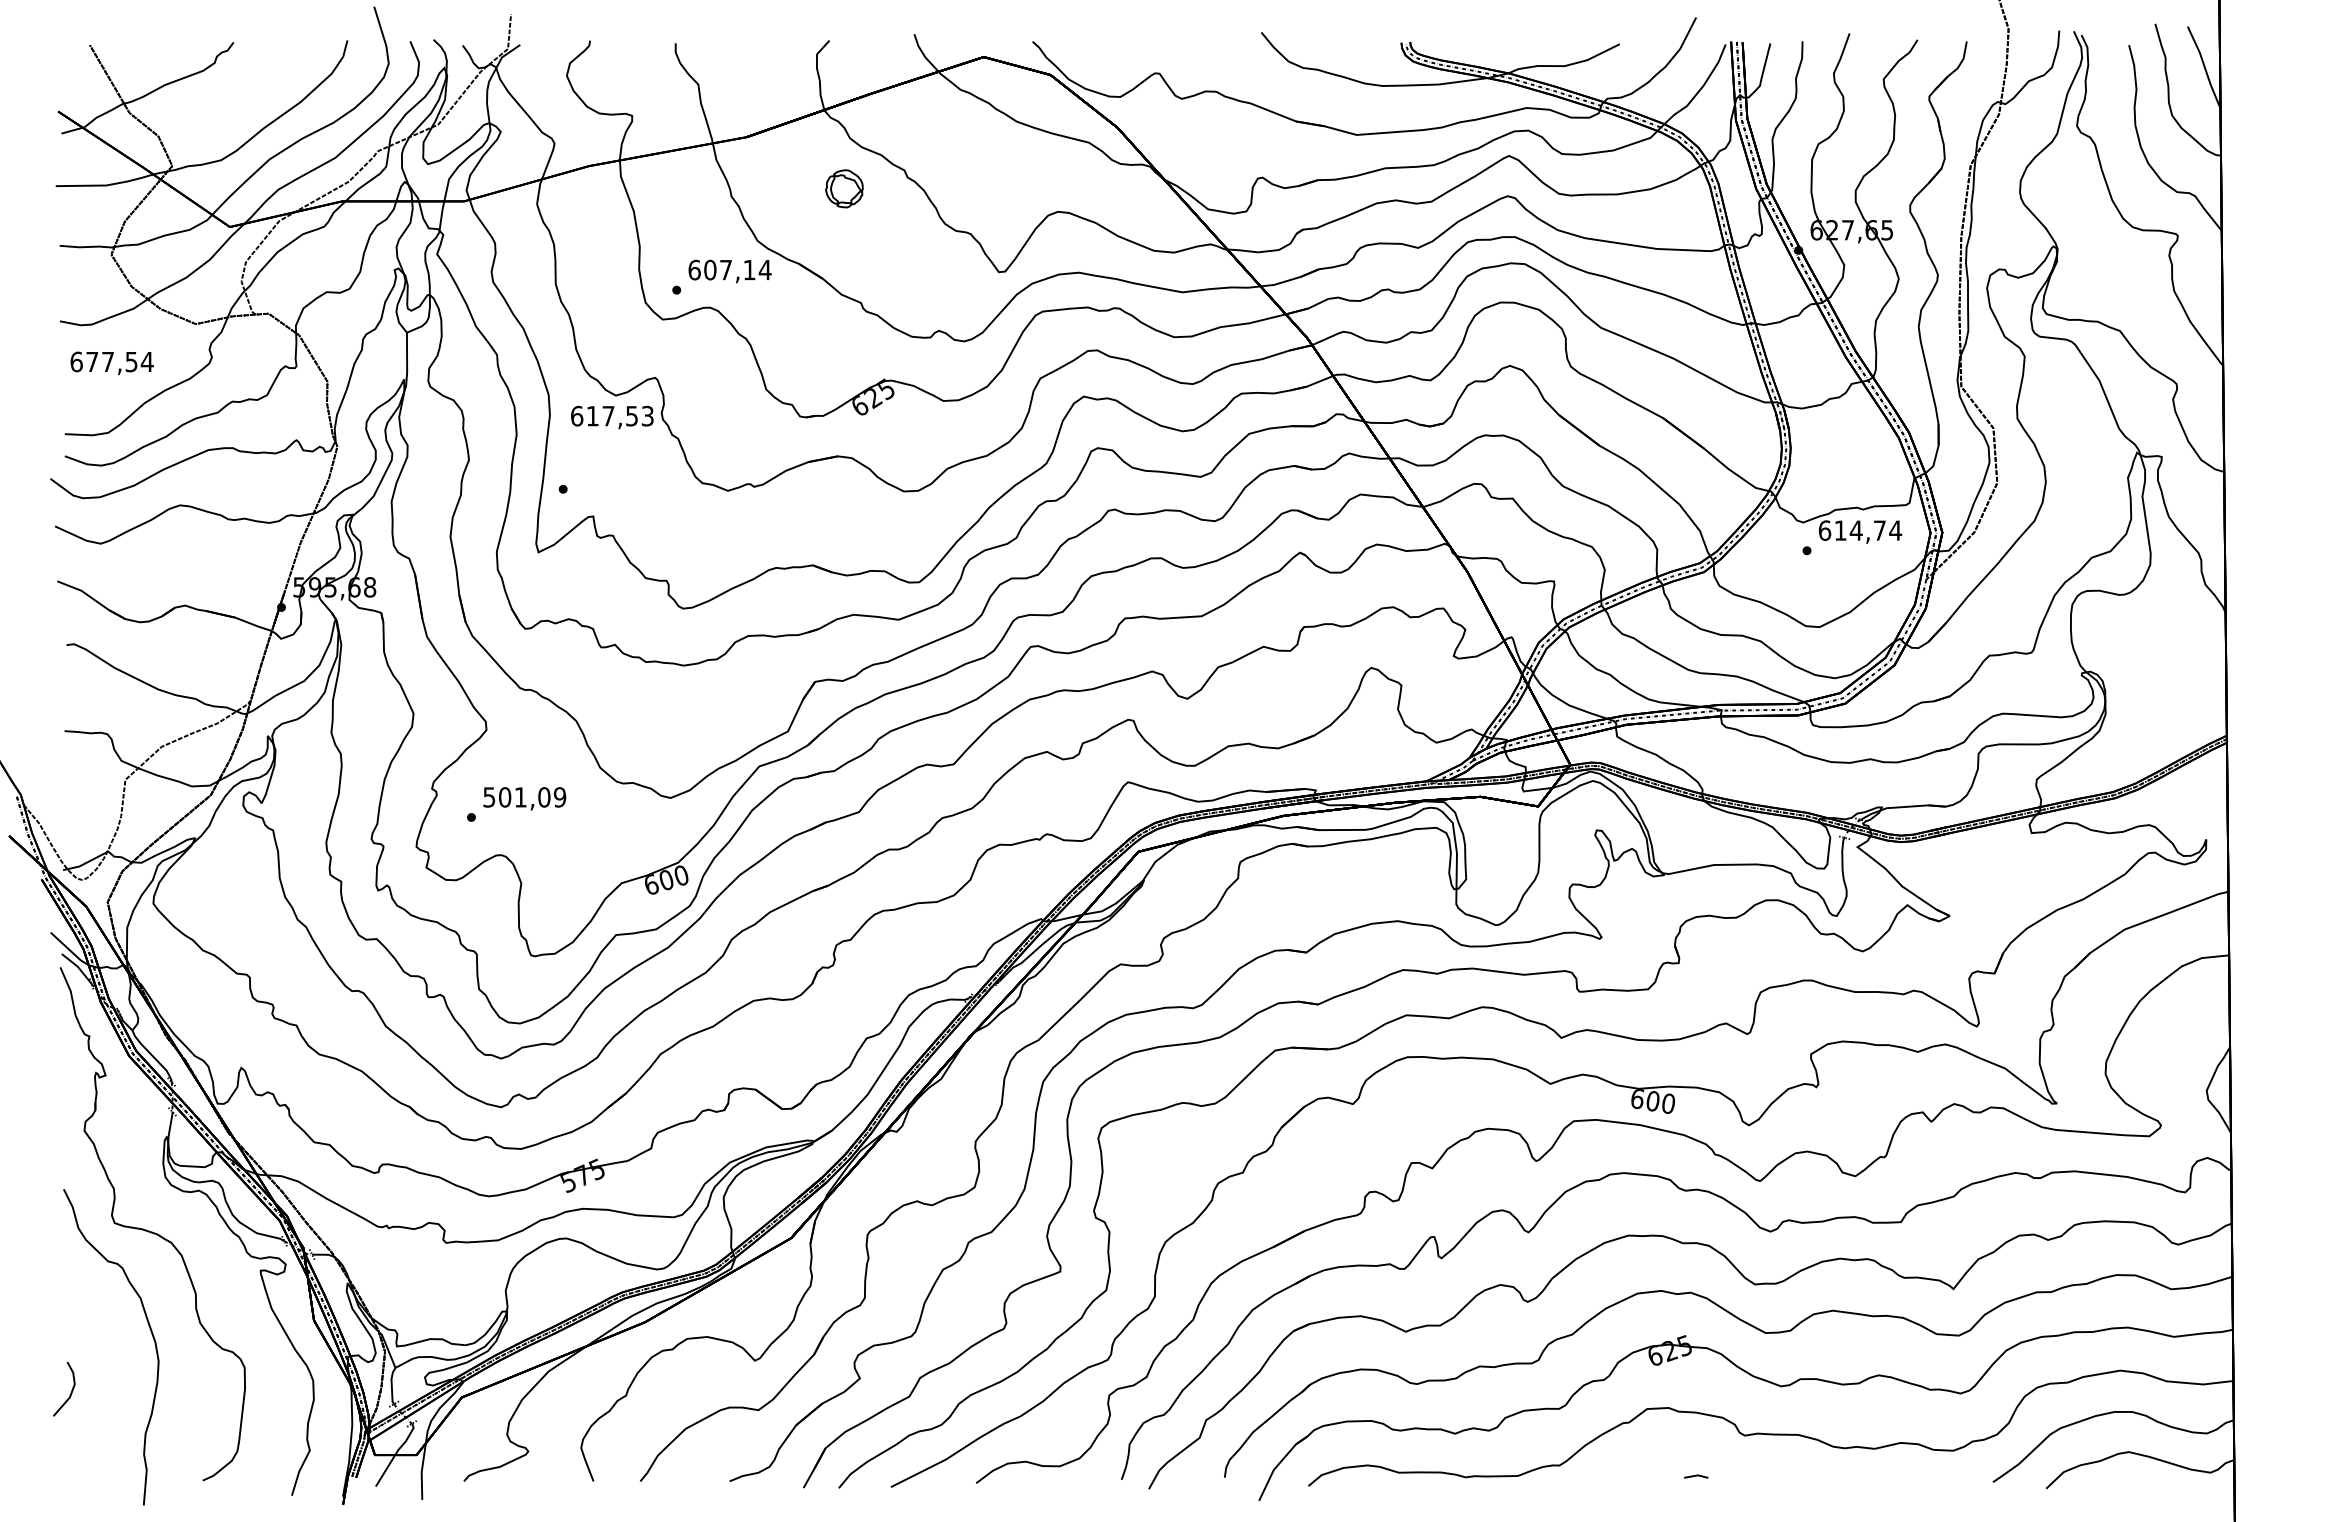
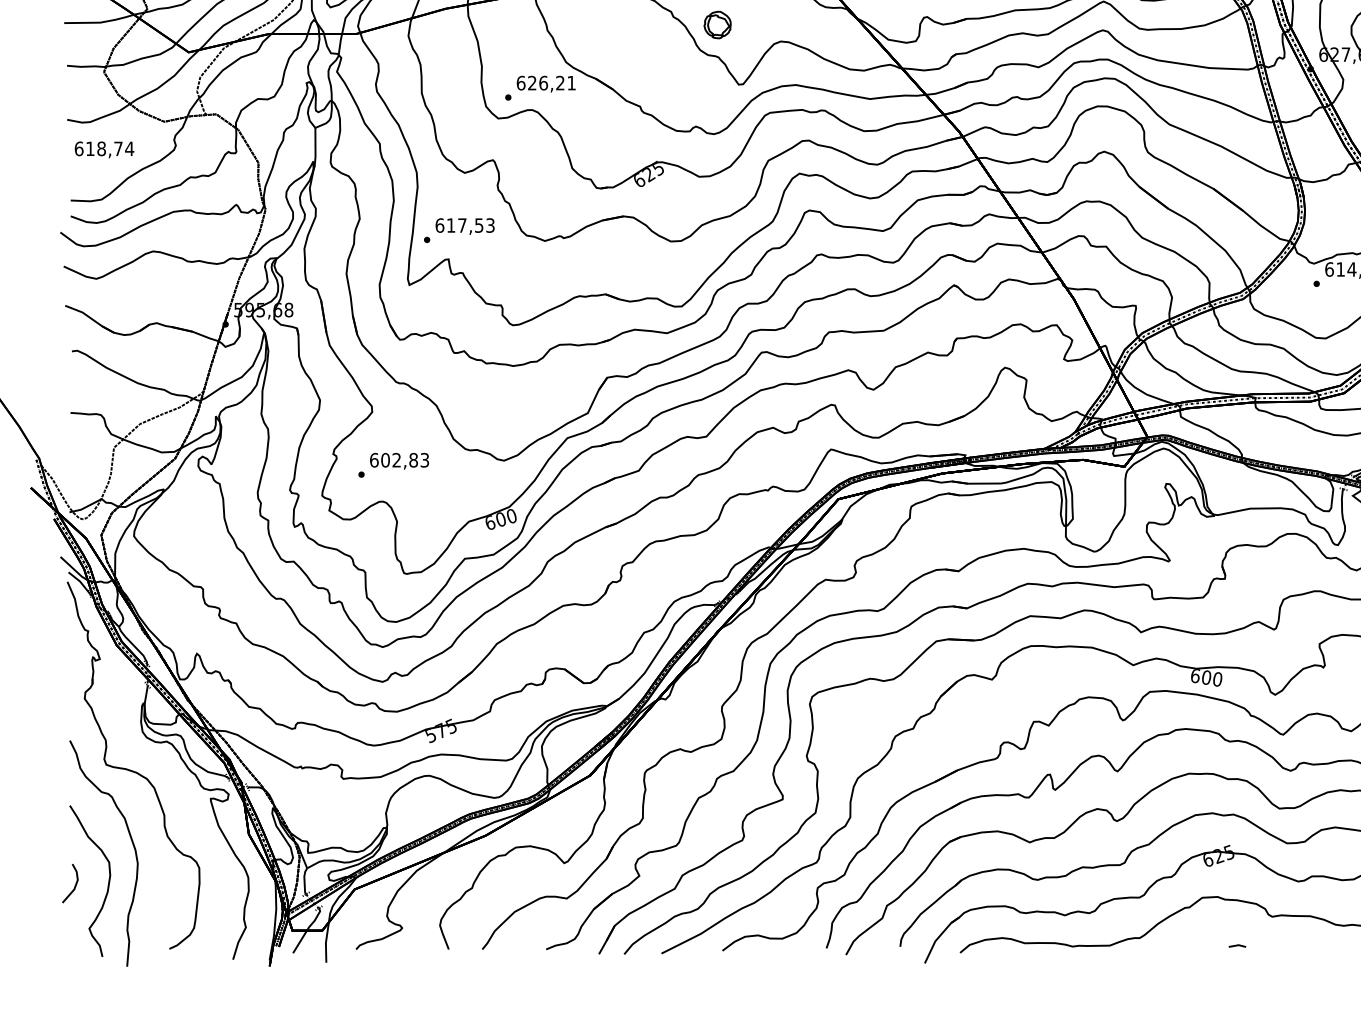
part: (844, 188) -> (717, 24), moved
text: (737, 269) -> (551, 82), 607,14 -> 626,21
text: (111, 361) -> (104, 148), 677,54 -> 618,74
text: (612, 417) -> (465, 226), moved
text: (524, 797) -> (399, 460), 501,09 -> 602,83
curve: (117, 1387) -> (108, 882), added

